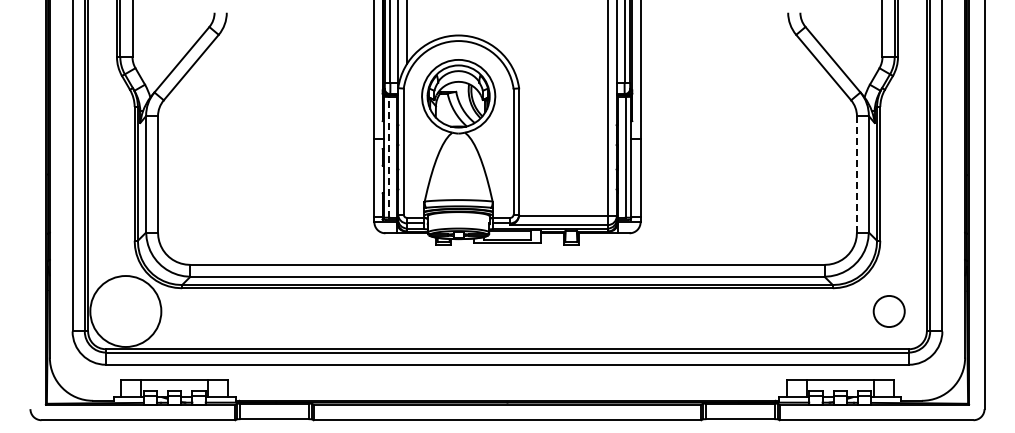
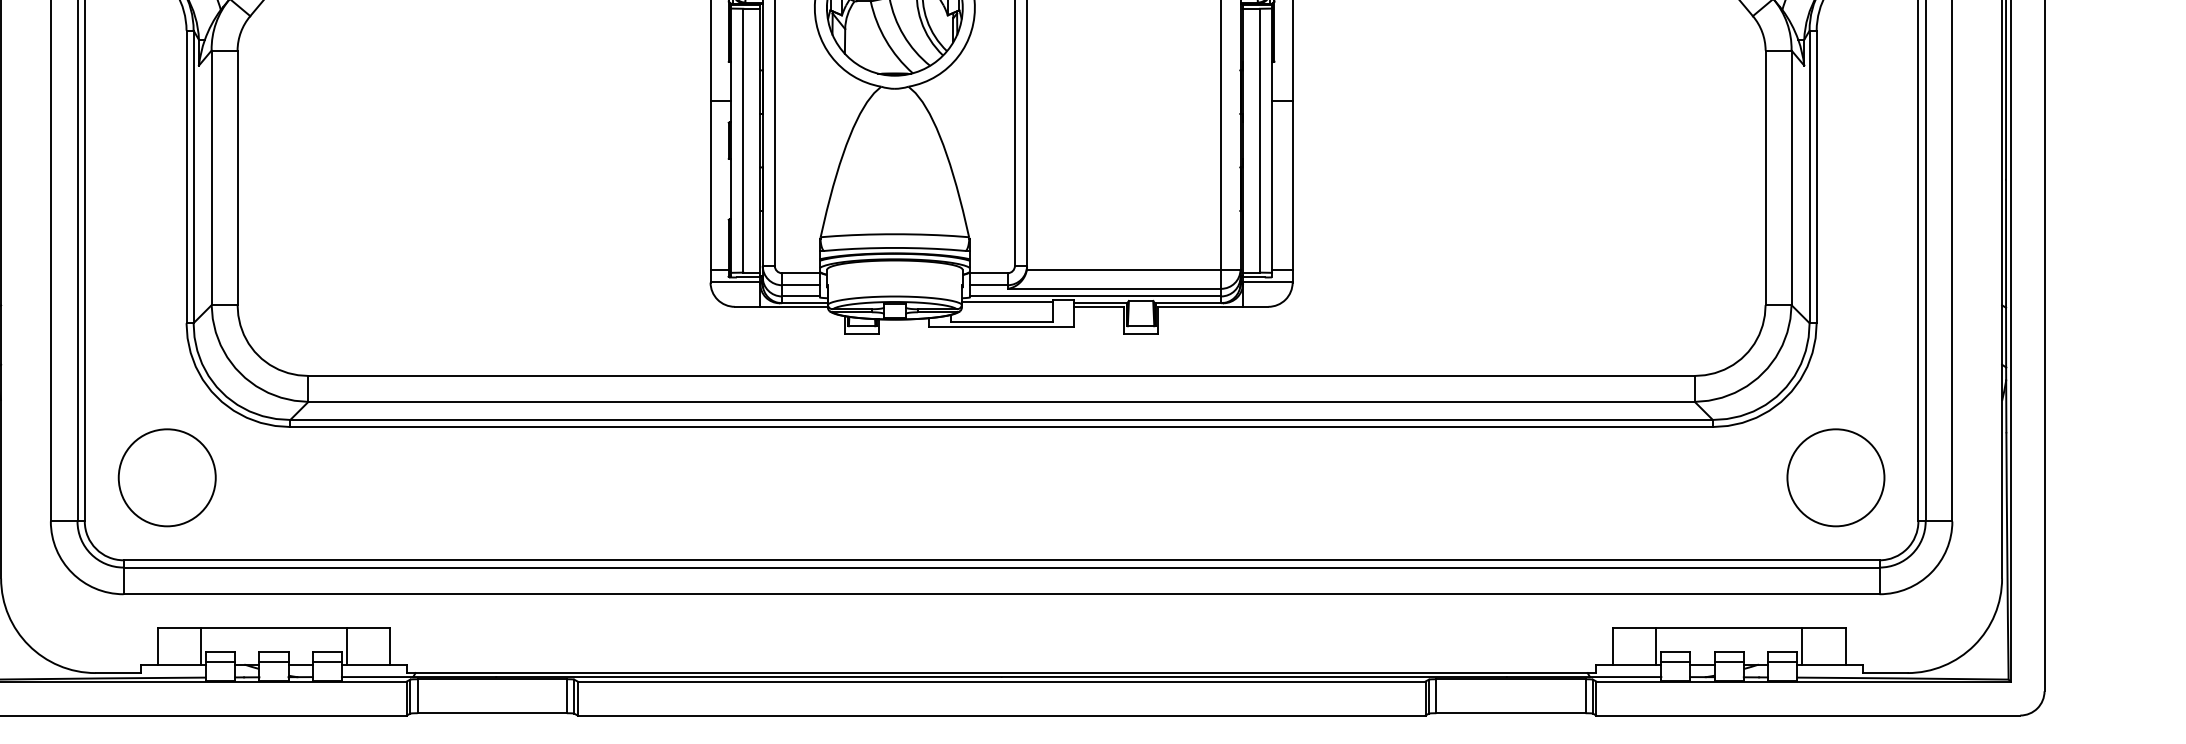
line: (389, 156) -> (743, 138), dashed -> solid
line: (856, 174) -> (1764, 178), dashed -> solid
circle: (125, 311) -> (166, 477), size x0.62
circle: (889, 311) -> (1836, 477), size x1.43

